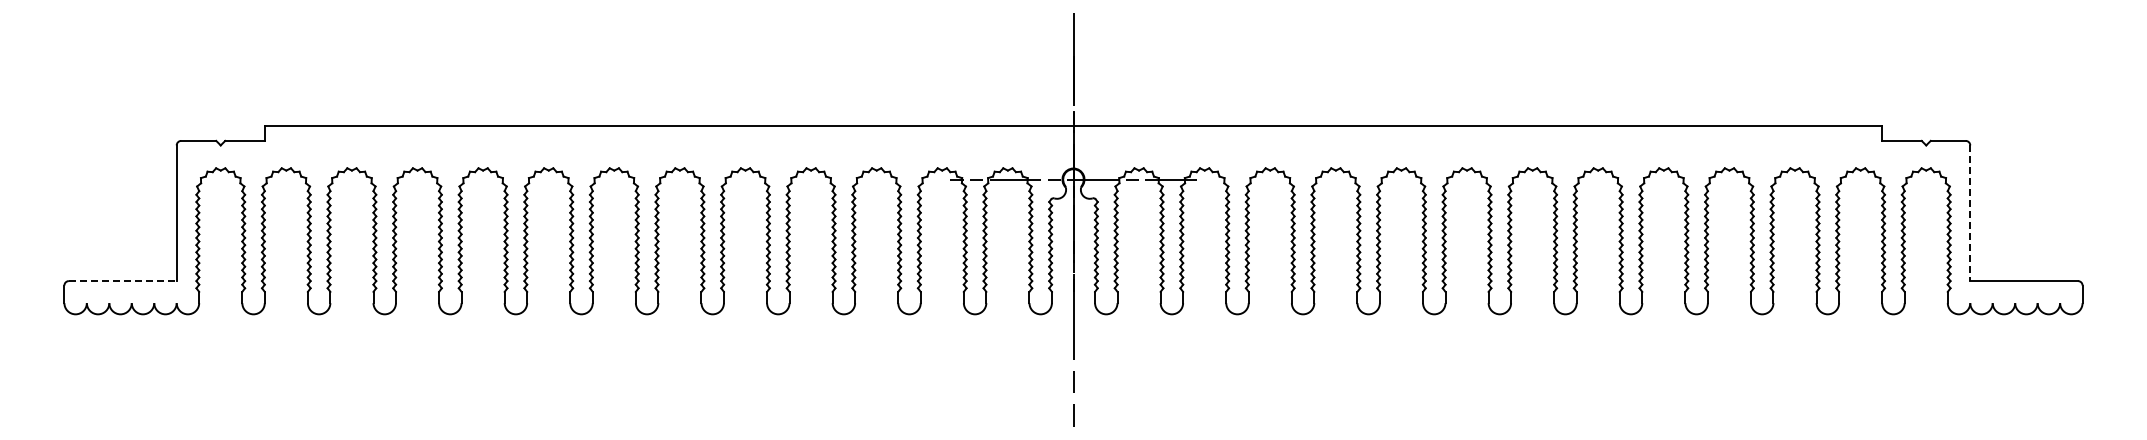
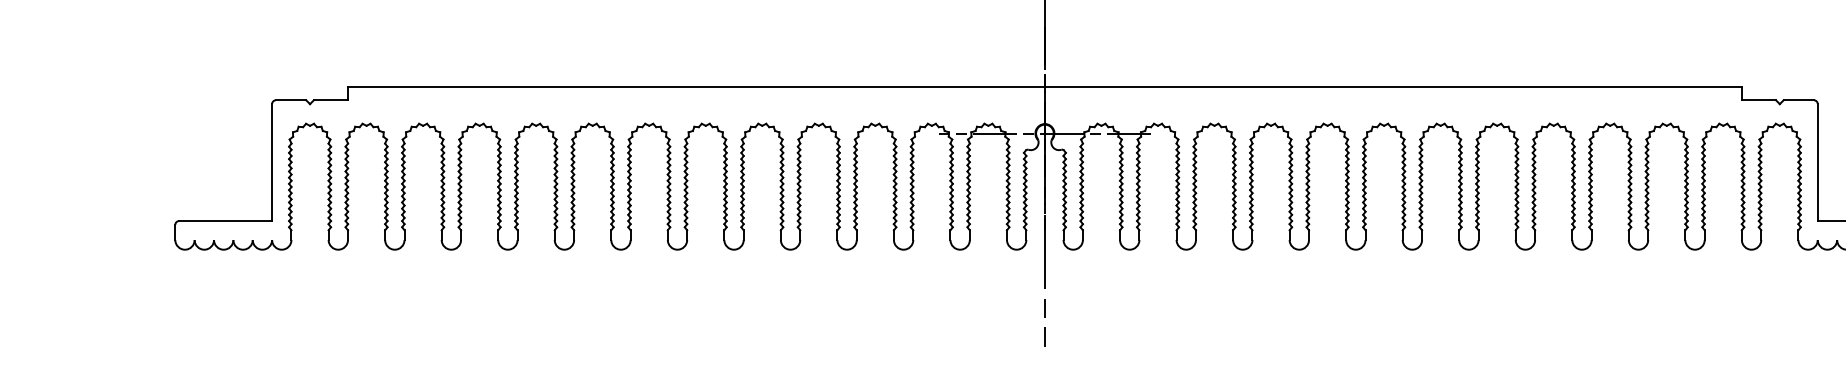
line: (1970, 213) -> (1817, 162), dashed -> solid
line: (122, 281) -> (225, 221), dashed -> solid

